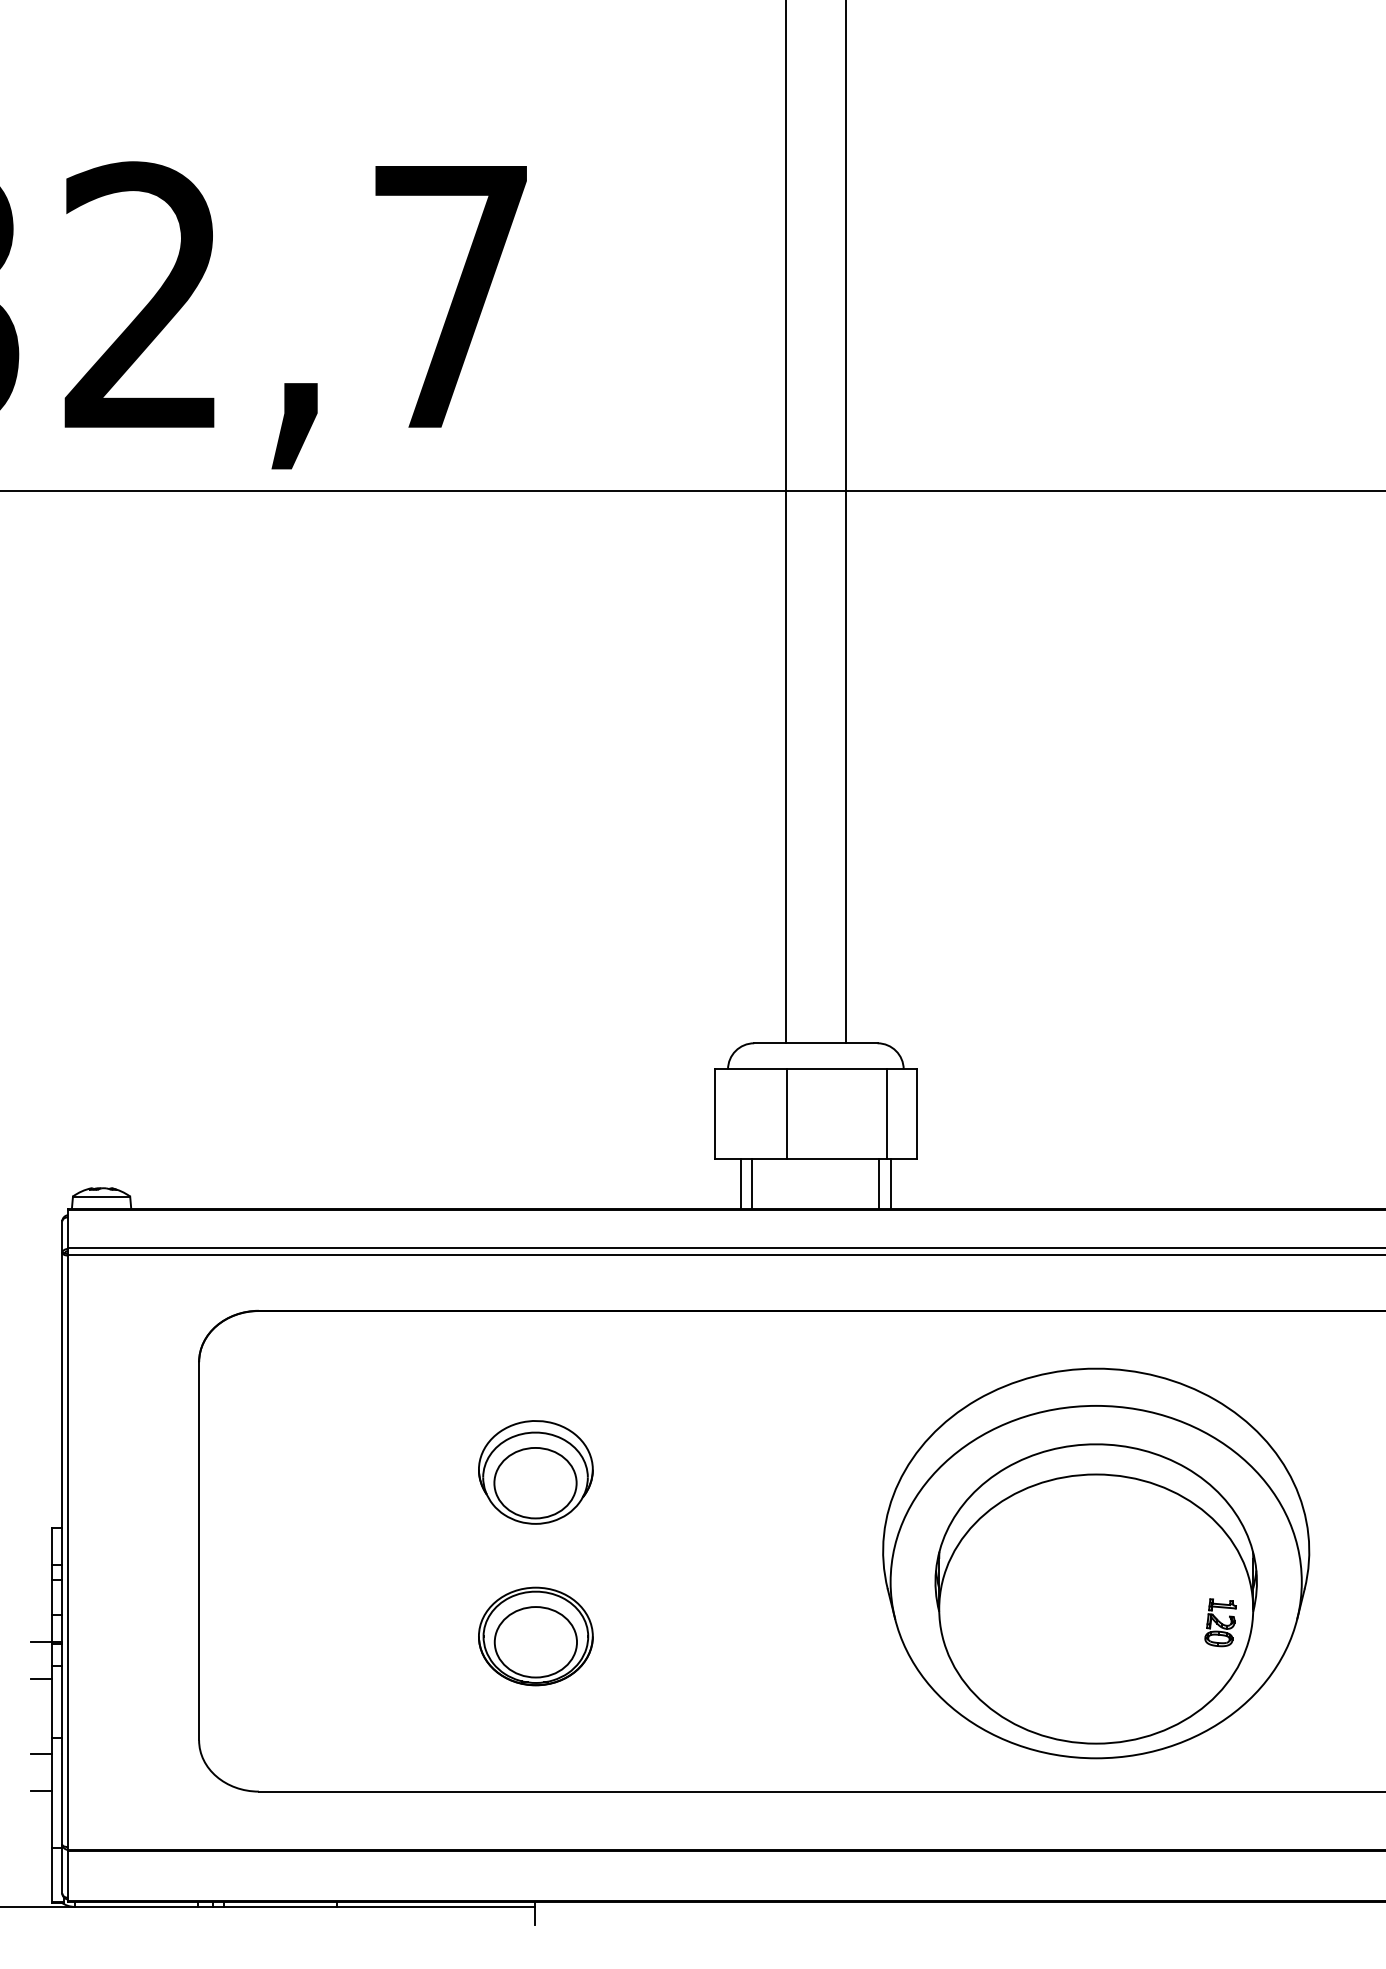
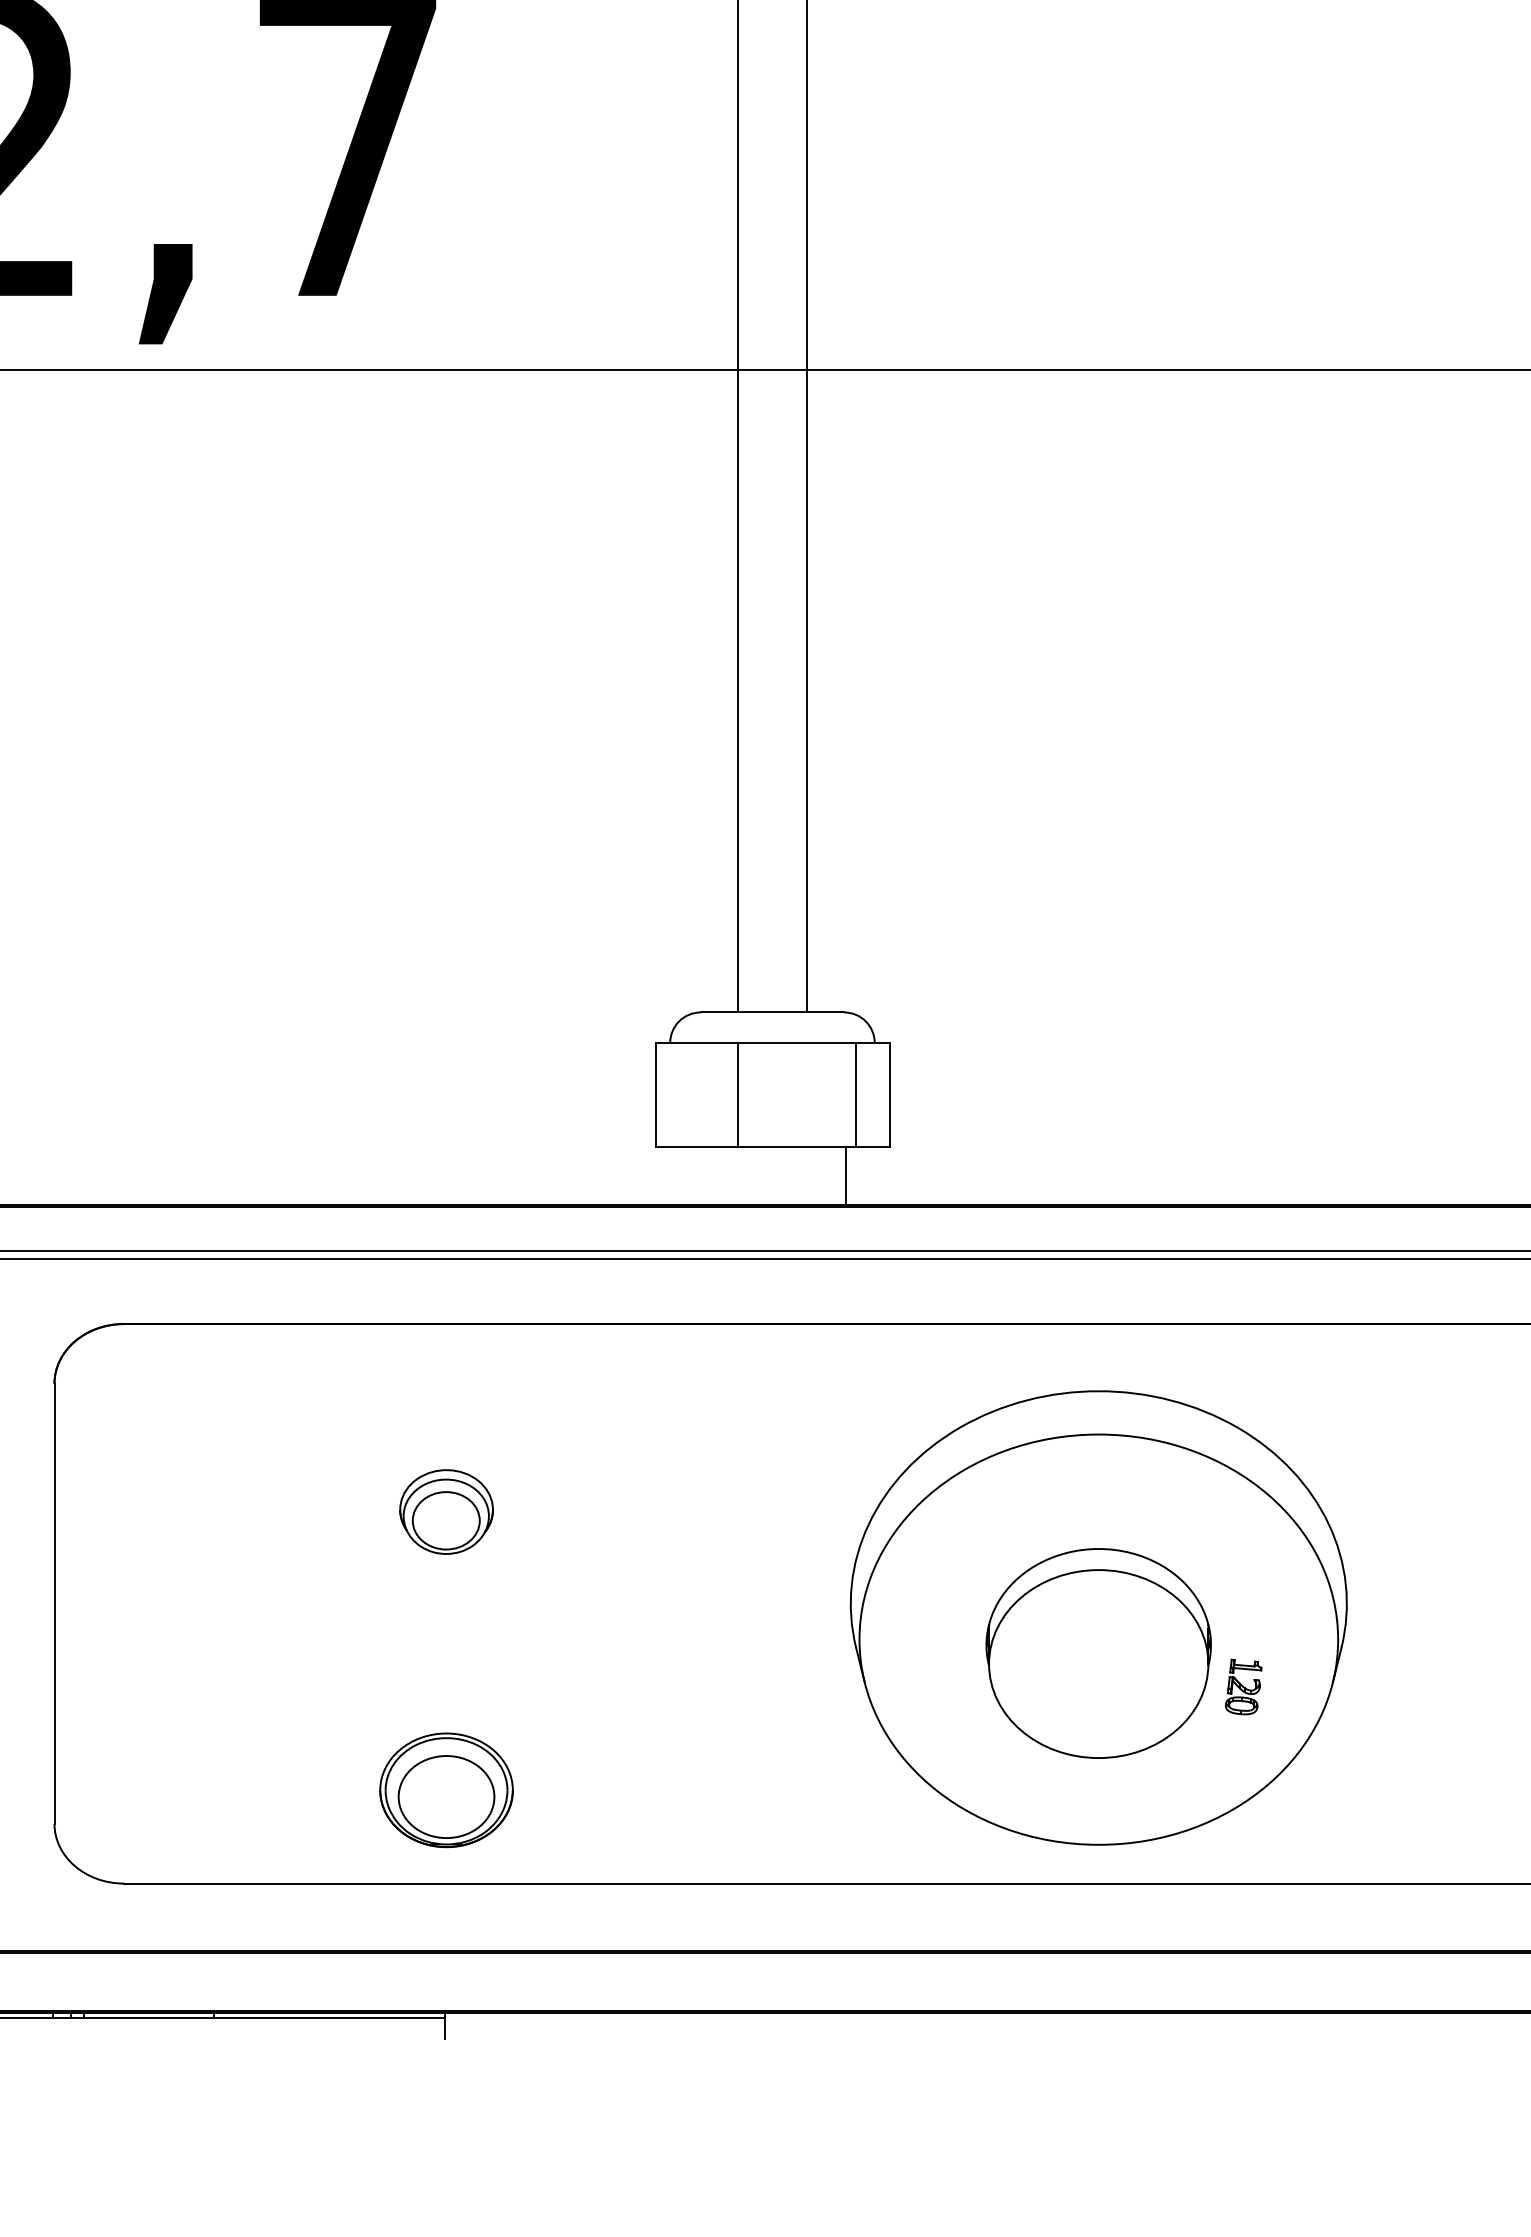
line: (741, 1183) -> (685, 1175), removed
line: (752, 1183) -> (698, 1175), removed
line: (890, 1183) -> (859, 1175), removed
part: (535, 1472) -> (446, 1512), size x0.7
part: (1095, 1593) -> (1097, 1652), size x0.6
part: (535, 1636) -> (446, 1790), moved

